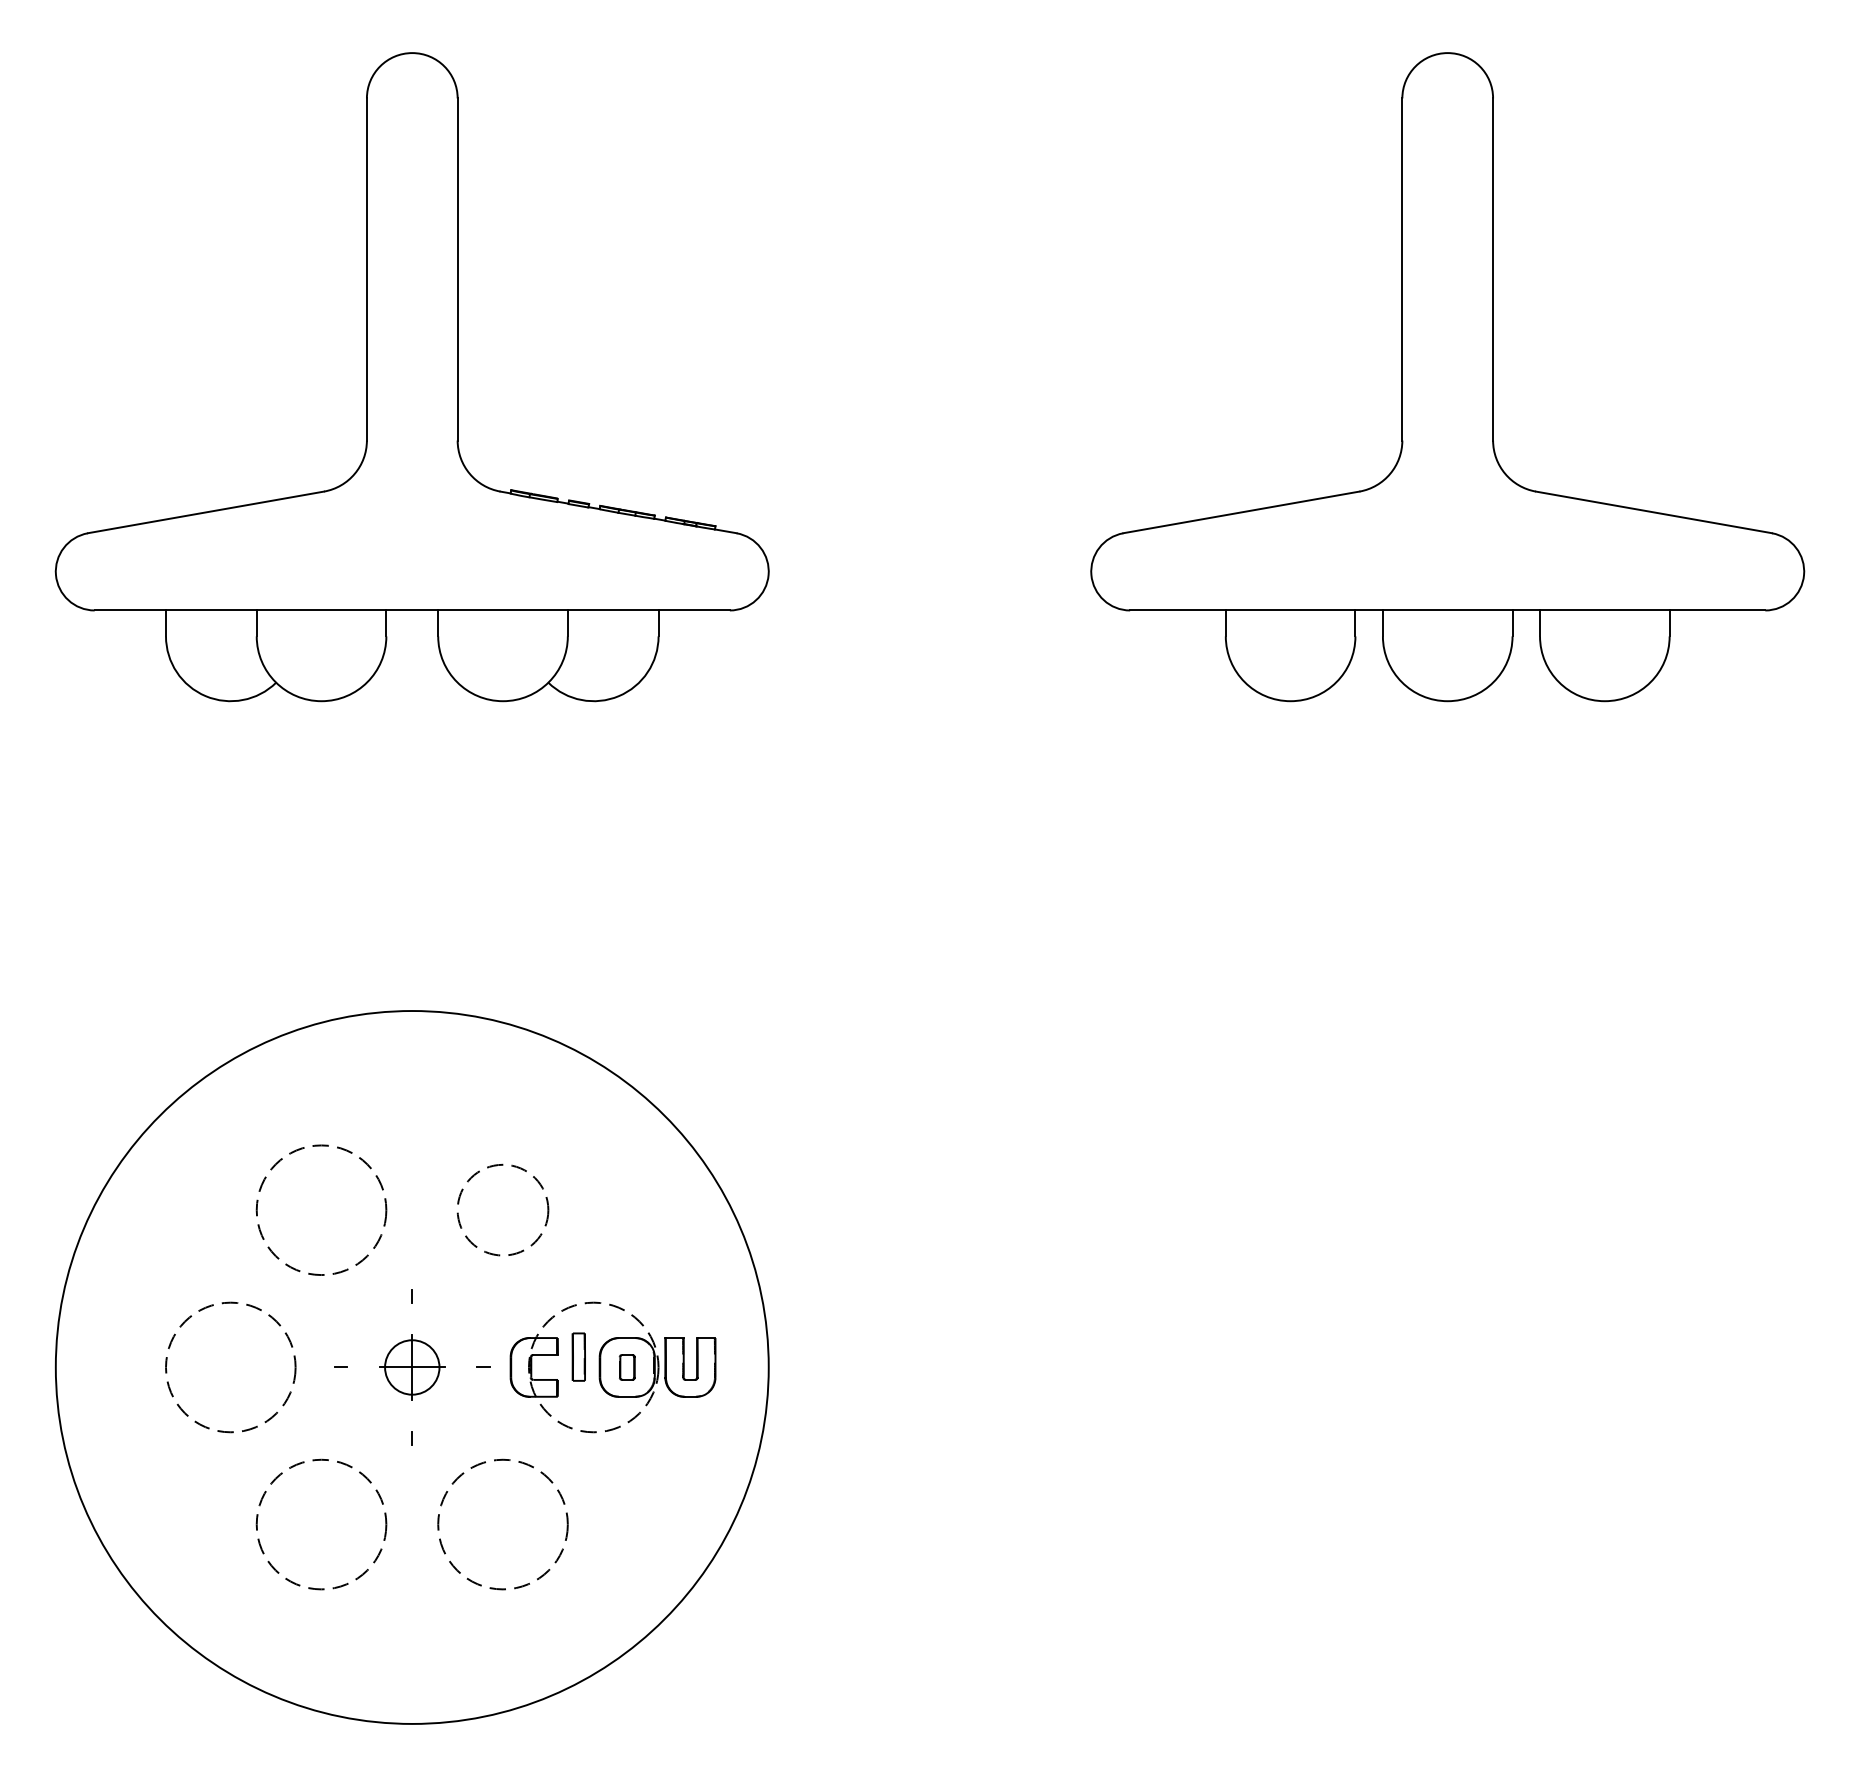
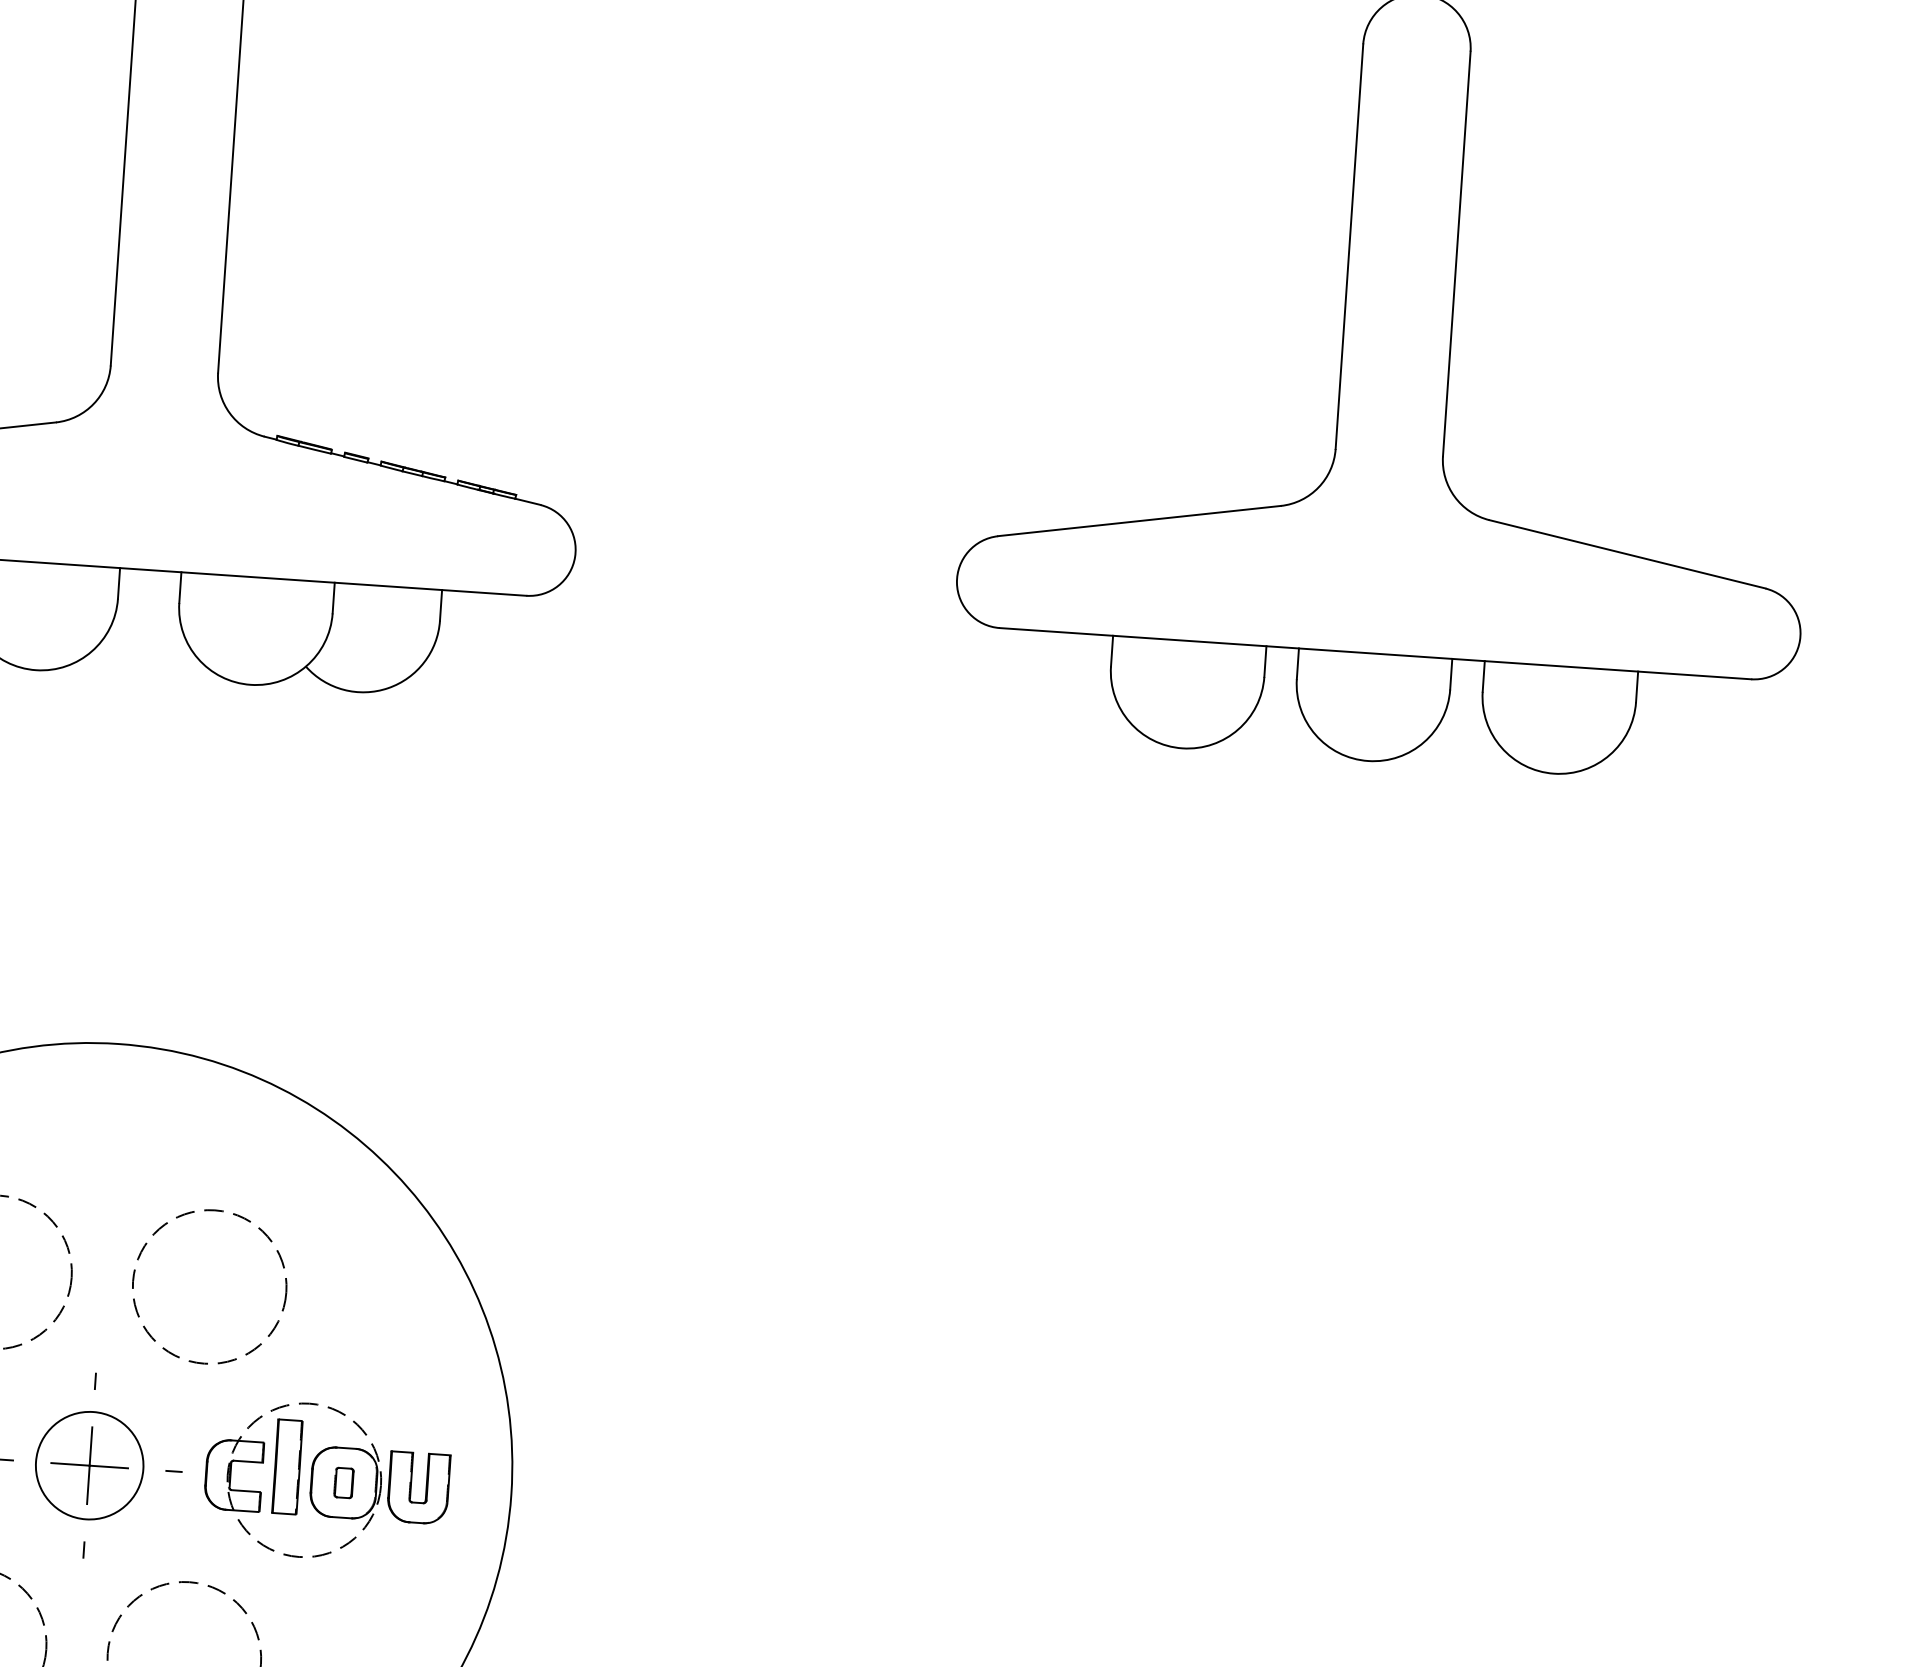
circle: (502, 1209) -> (209, 1286), size x1.43
part: (578, 1356) -> (287, 1466), size x1.67
circle: (411, 1367) -> (88, 1465), size x1.67

